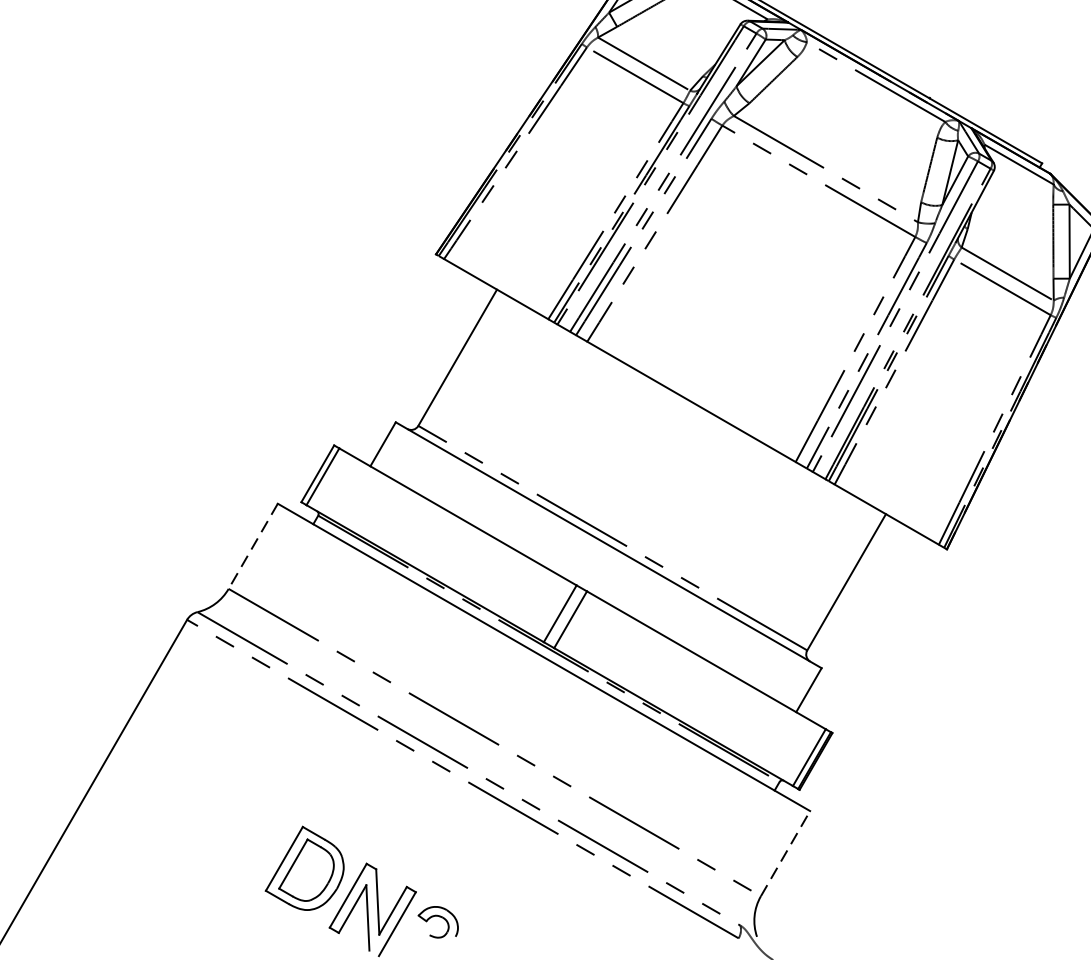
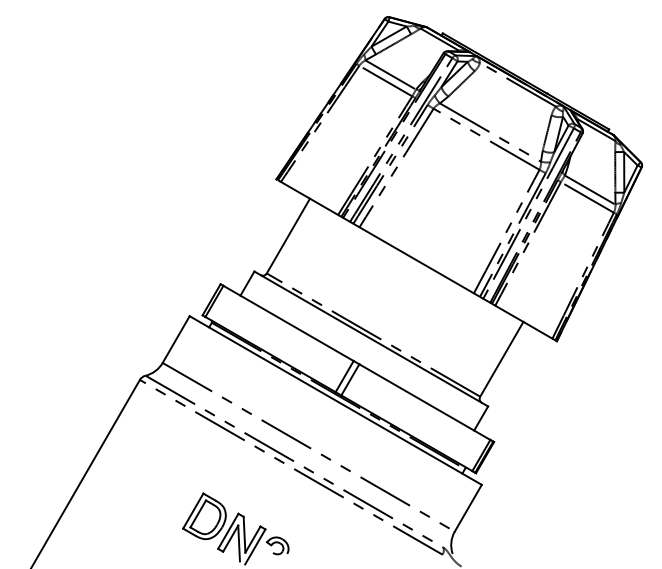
line: (253, 546) -> (176, 339), dashed -> solid
line: (785, 854) -> (468, 508), dashed -> solid

